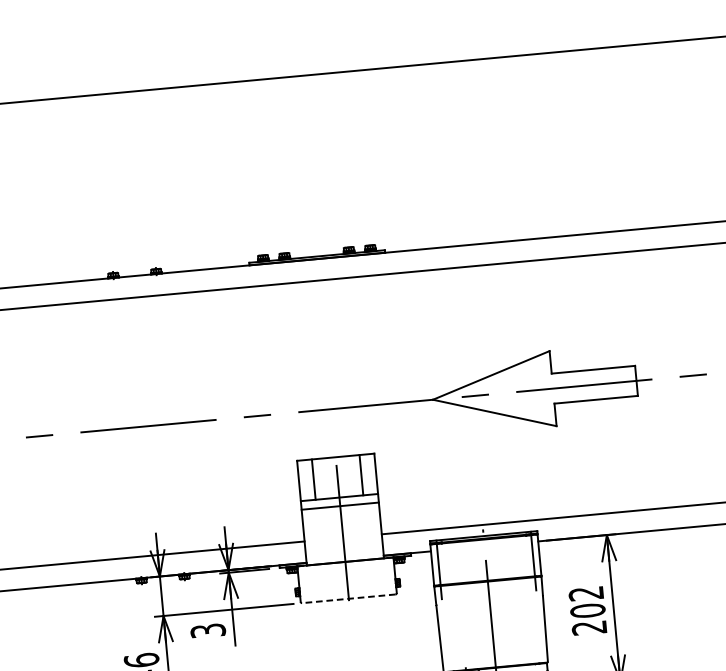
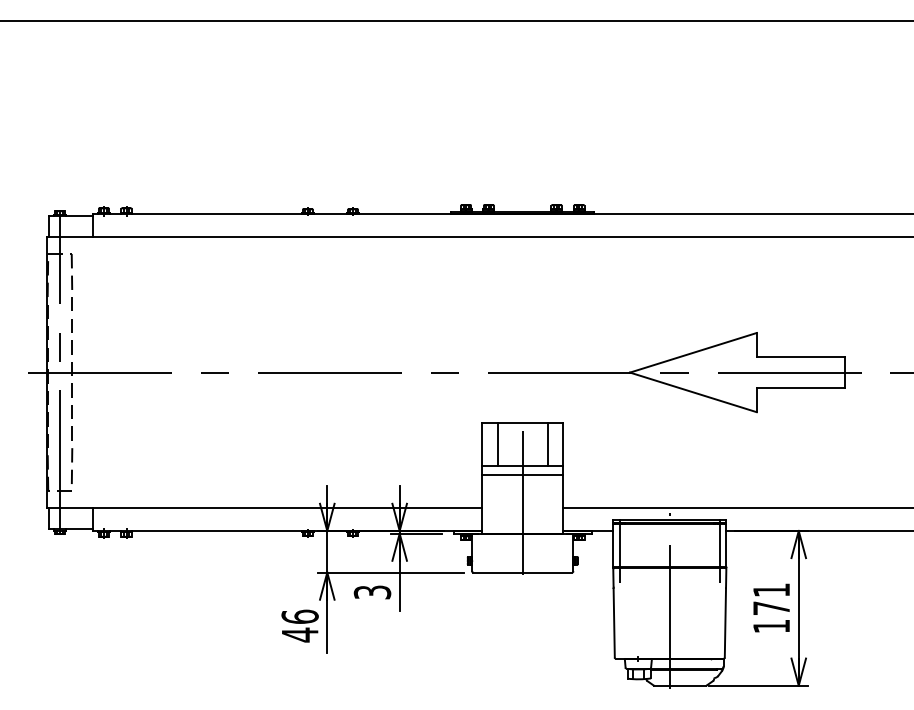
line: (348, 598) -> (522, 572), dashed -> solid
text: (587, 610) -> (771, 608), 202 -> 171

